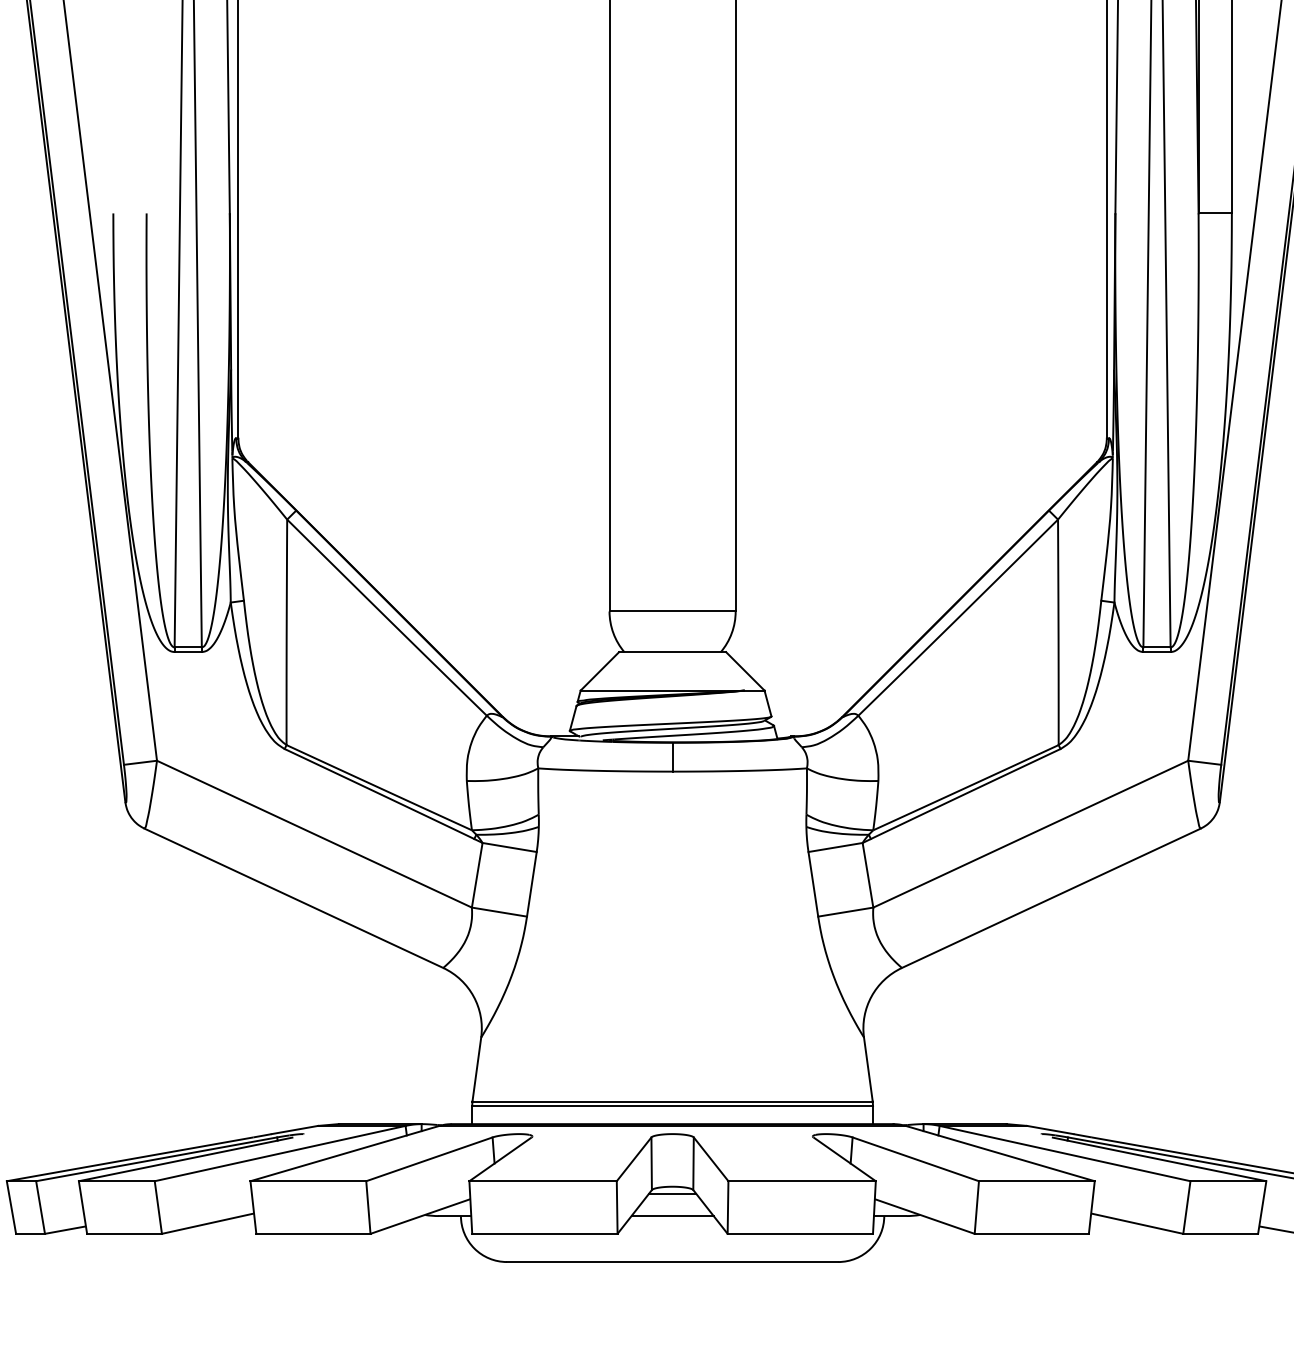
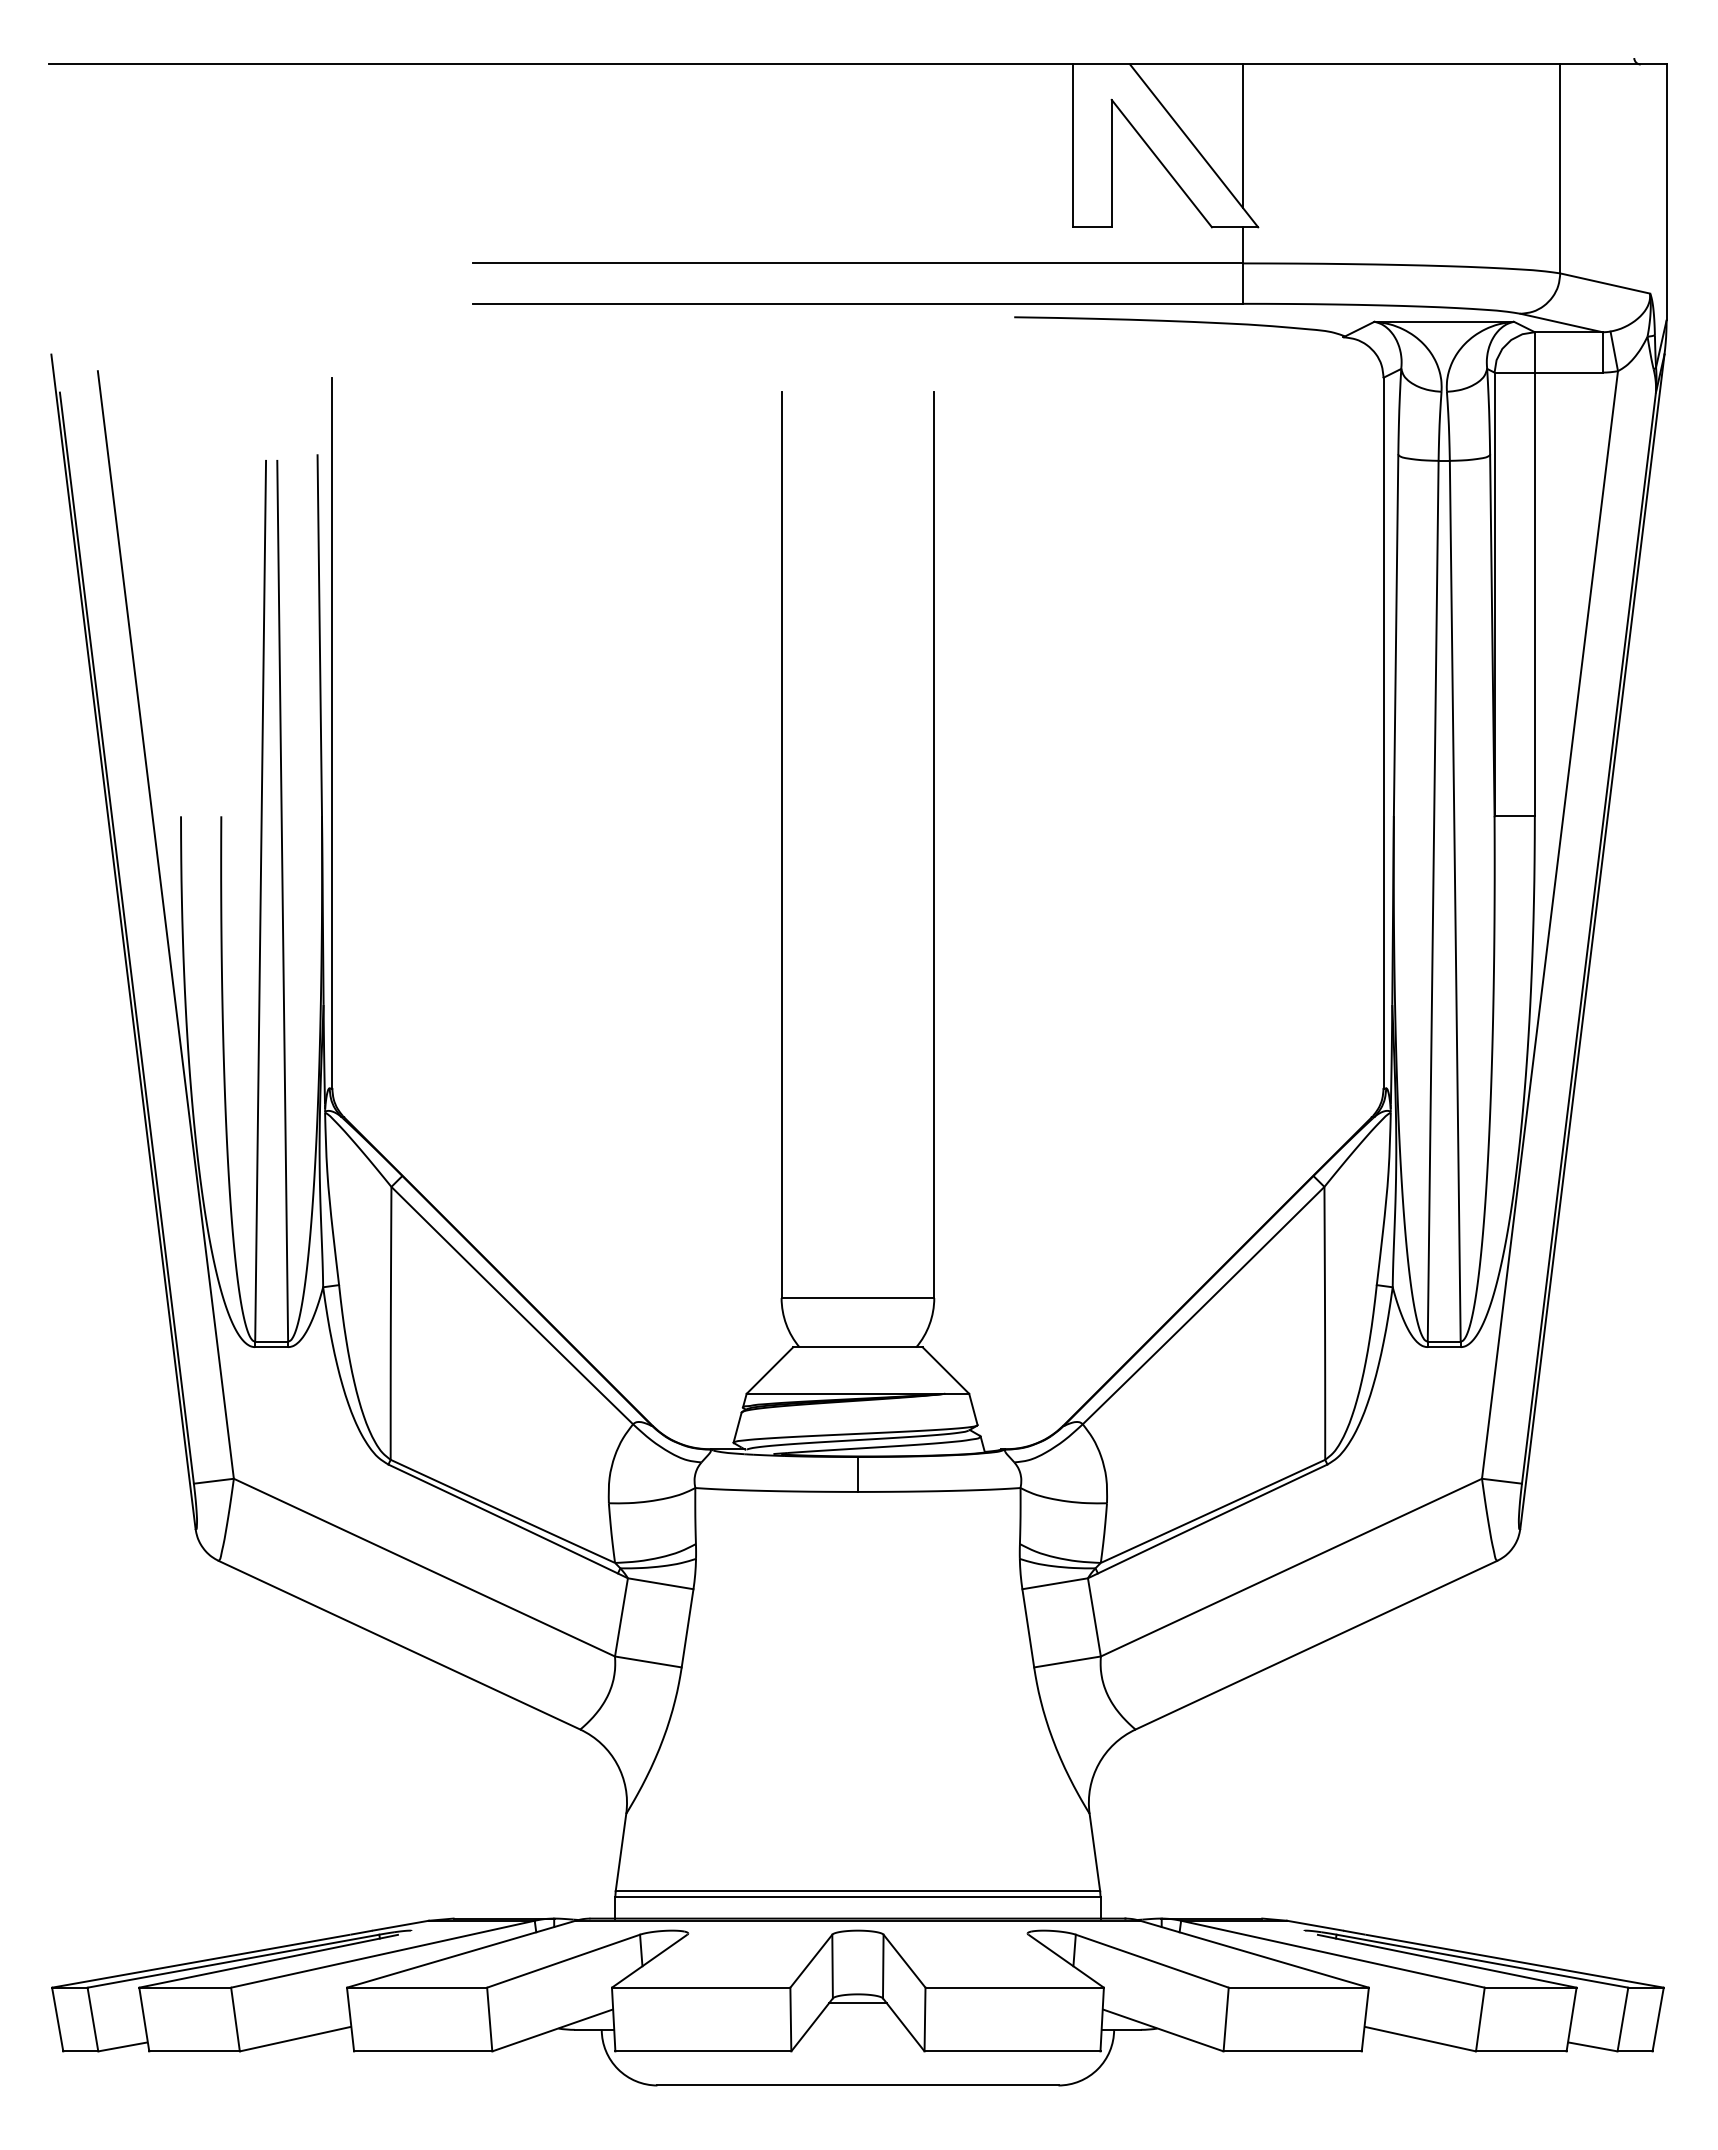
line: (672, 1215) -> (857, 2029), removed

